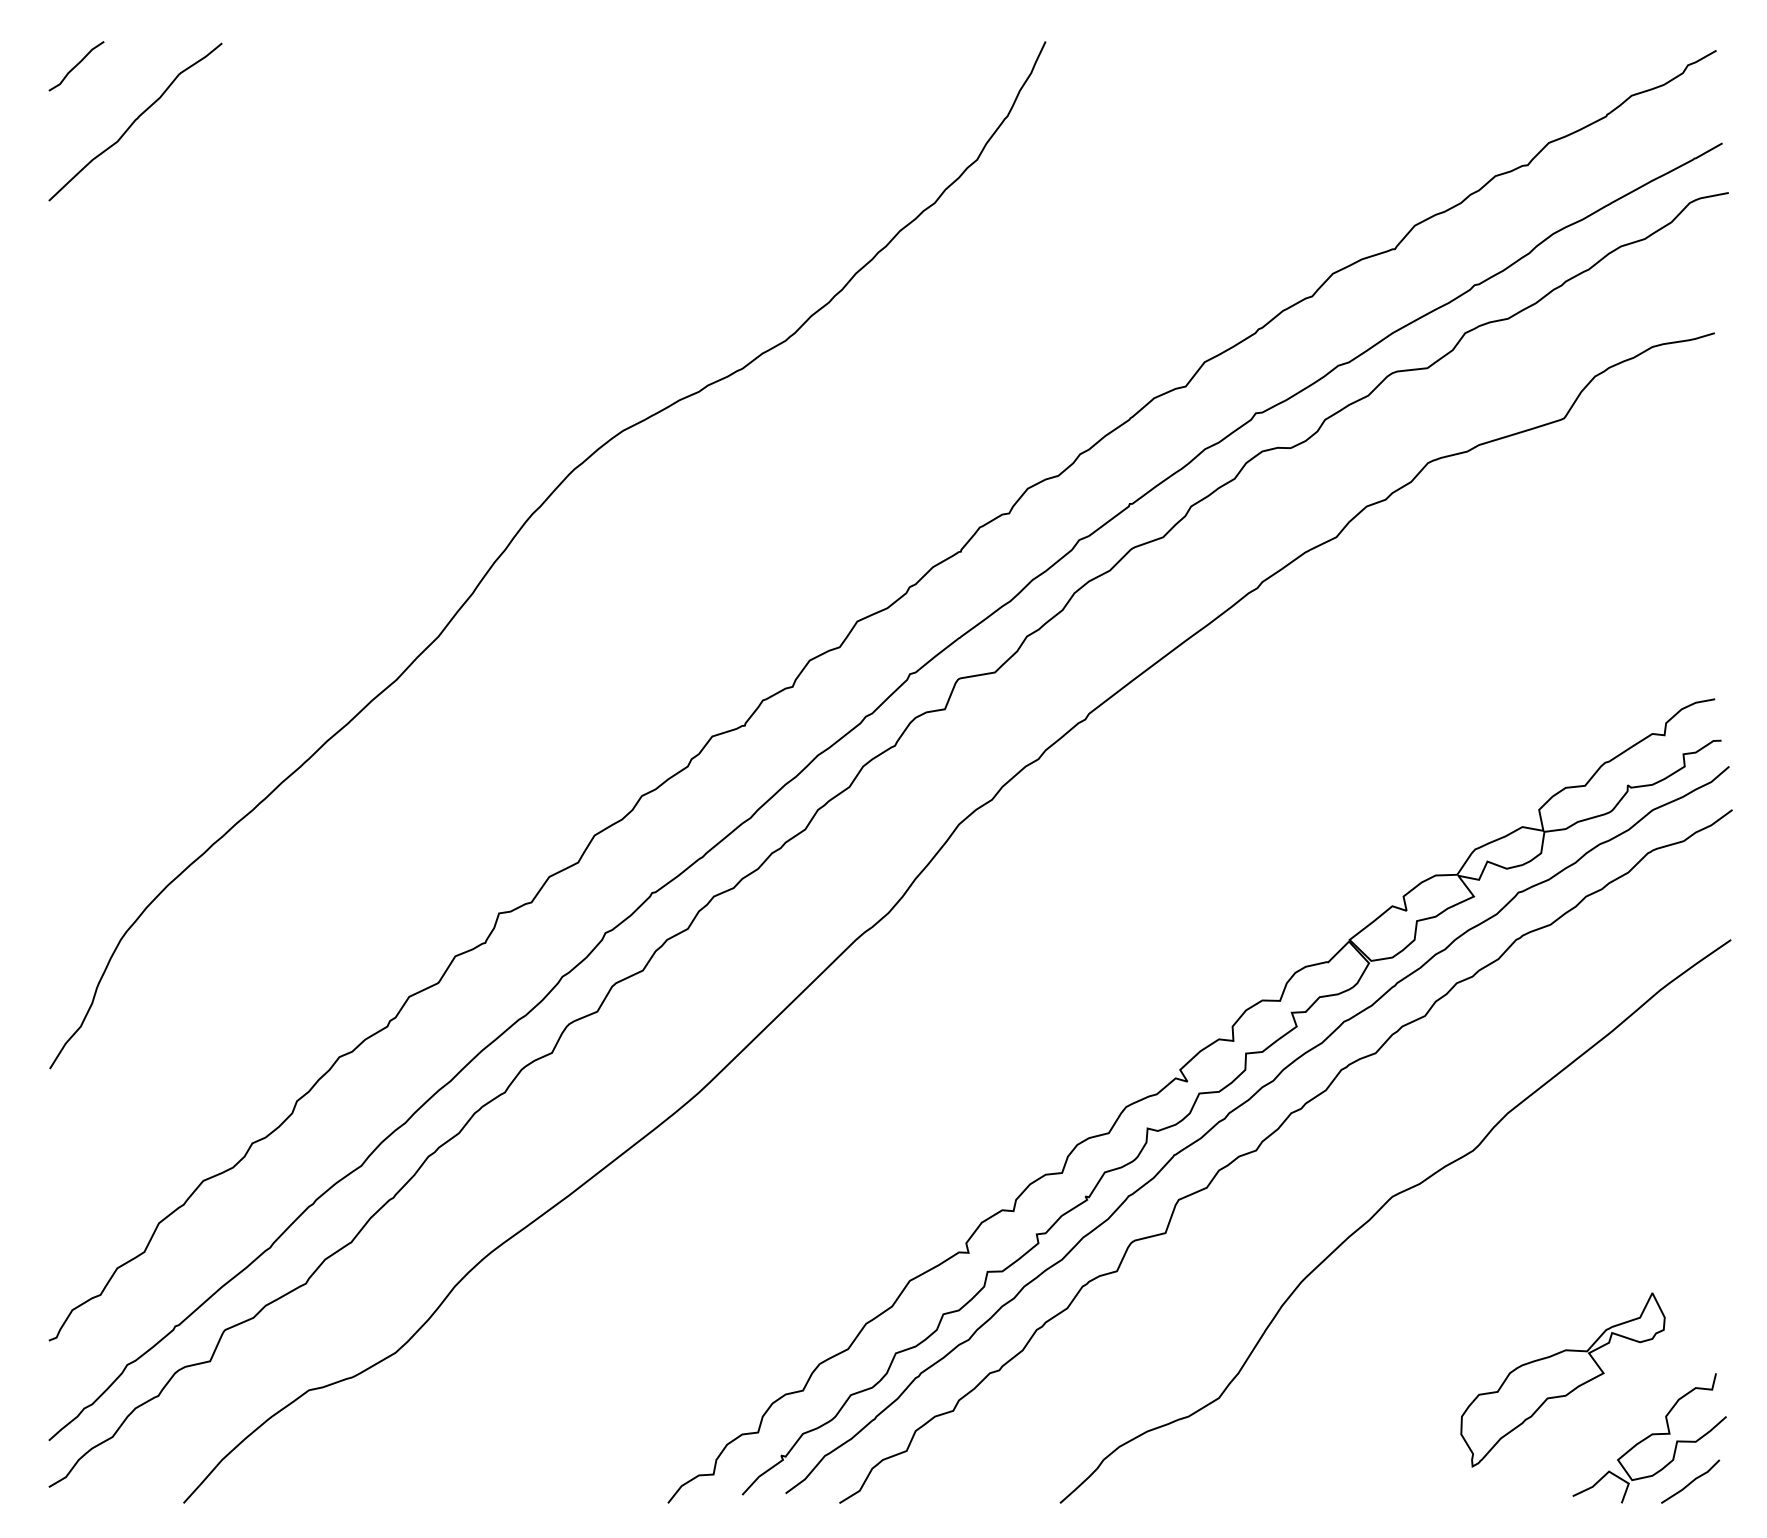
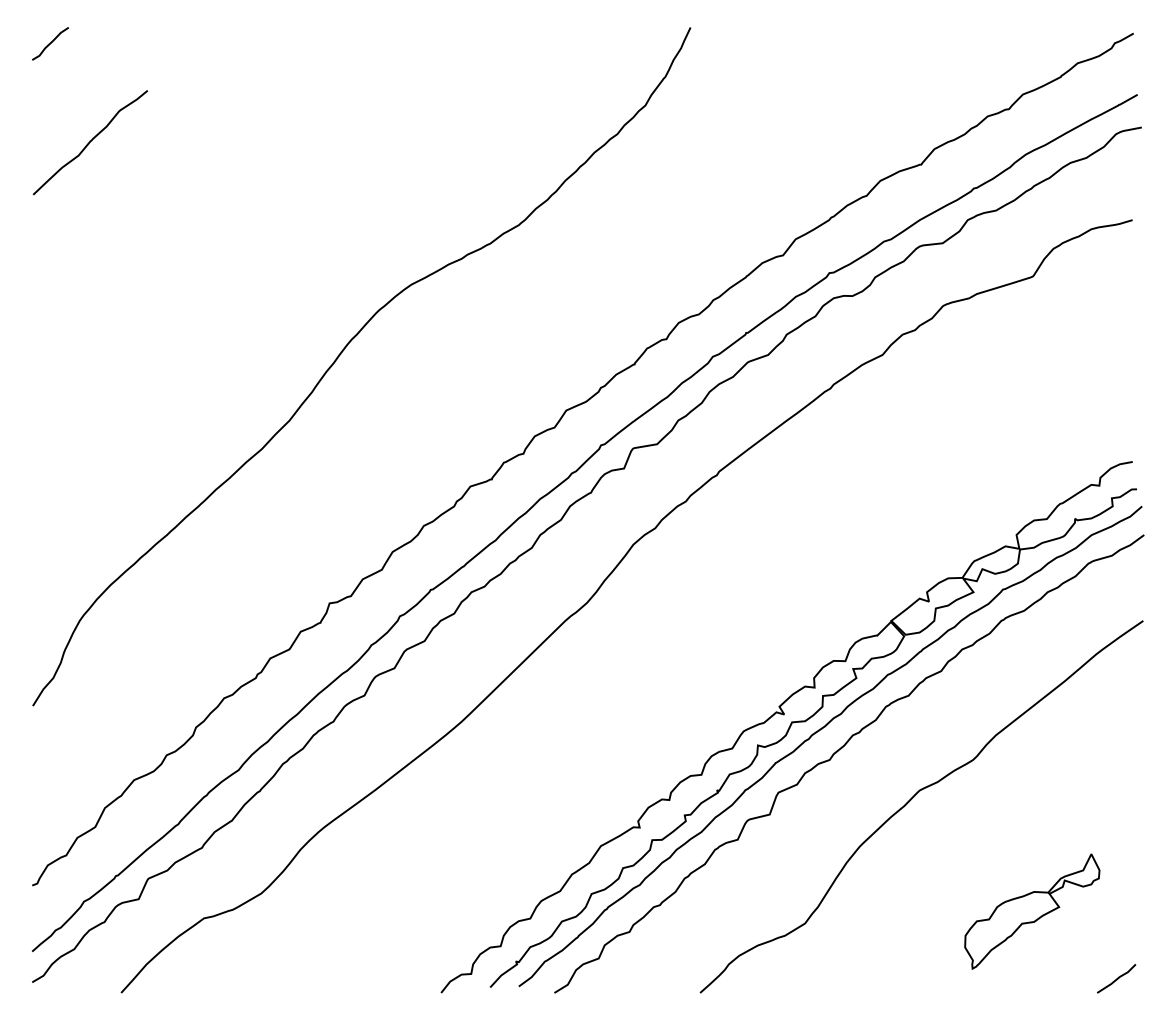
curve: (135, 121) -> (90, 142), moved
part: (1649, 1438) -> (1089, 950), removed

